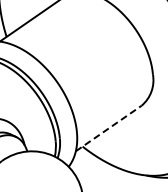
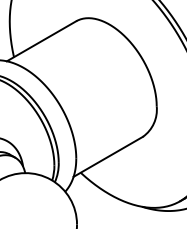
line: (108, 128) -> (108, 156), dashed -> solid

